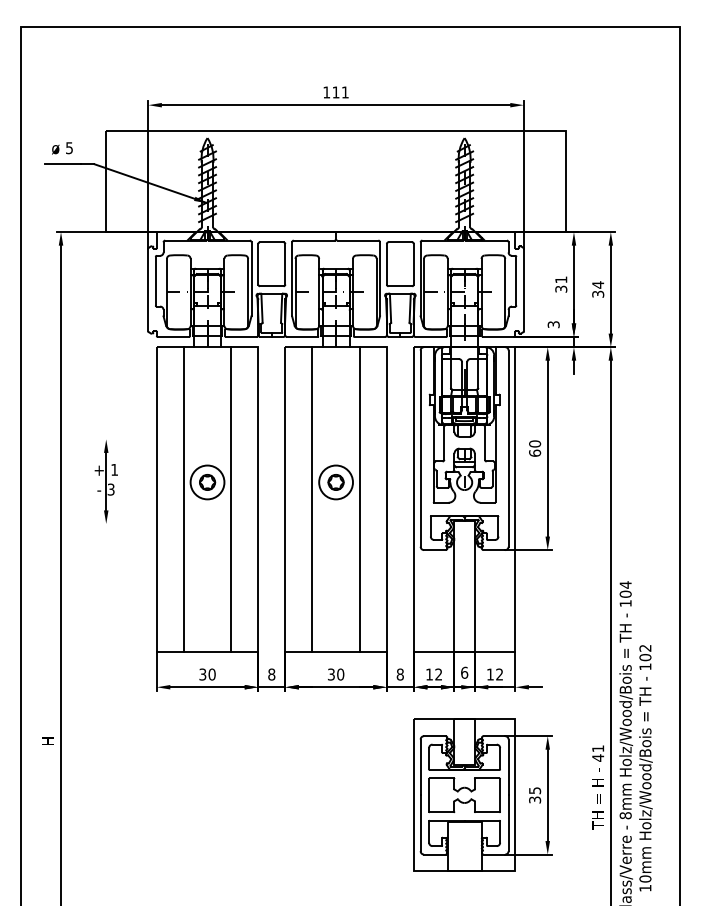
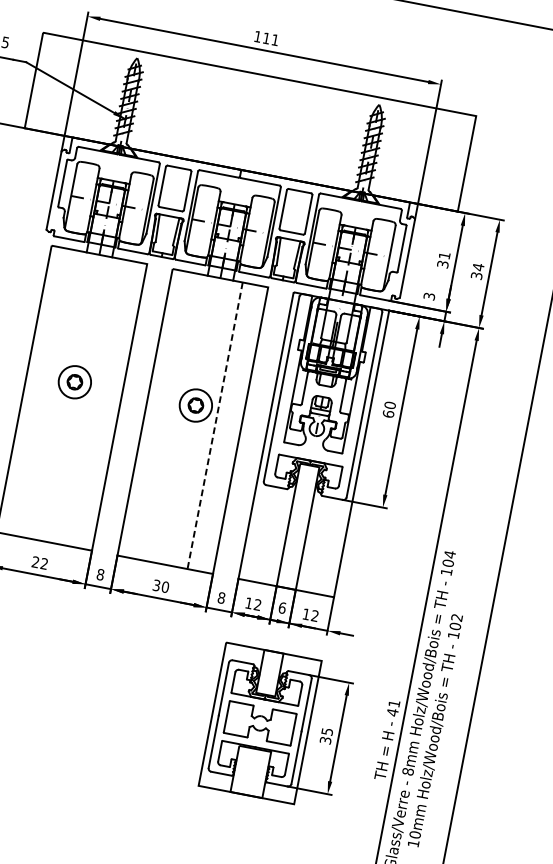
line: (183, 499) -> (49, 393), removed
line: (231, 499) -> (94, 402), removed
line: (312, 499) -> (170, 417), removed
line: (359, 499) -> (214, 425), solid -> dashed
text: (207, 674) -> (40, 563), 30 -> 22

